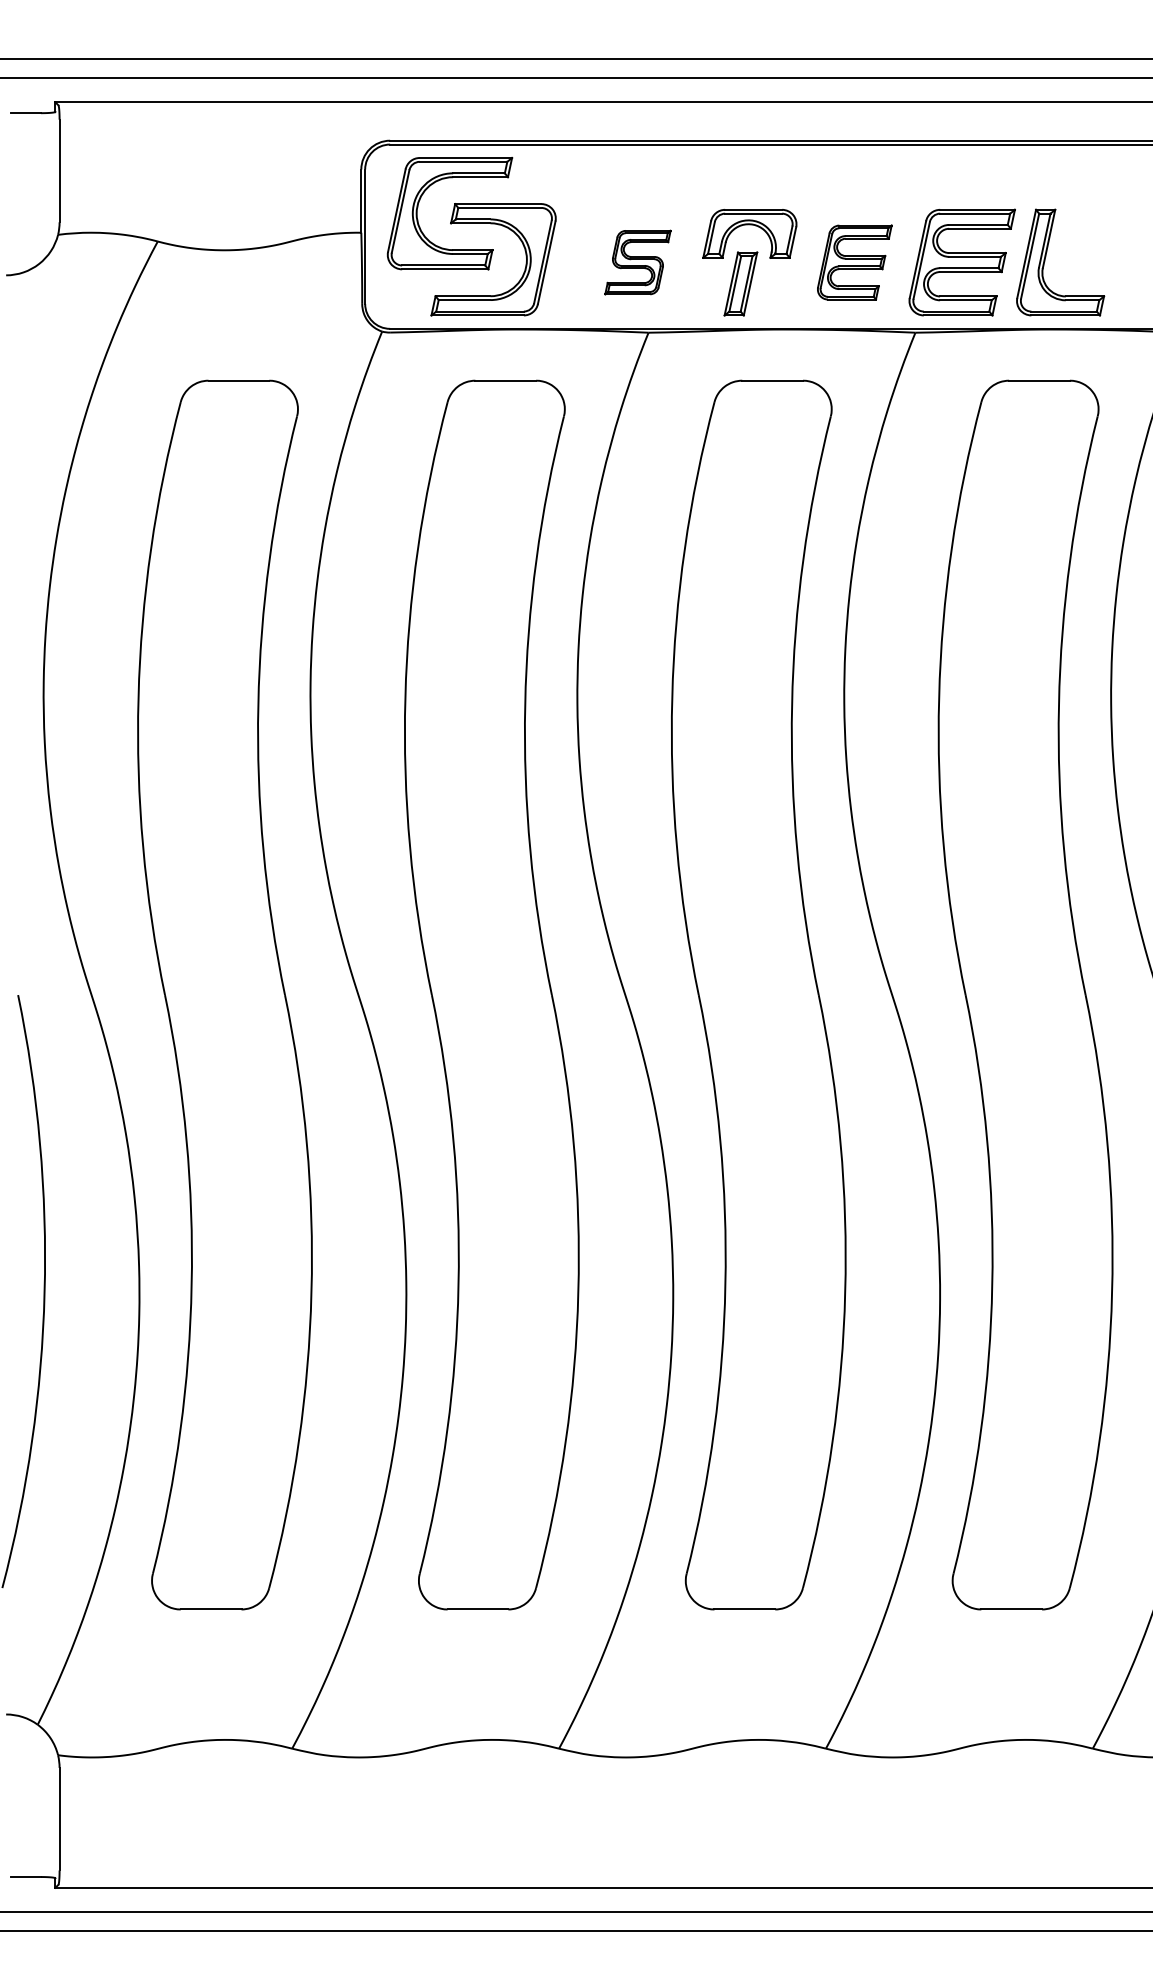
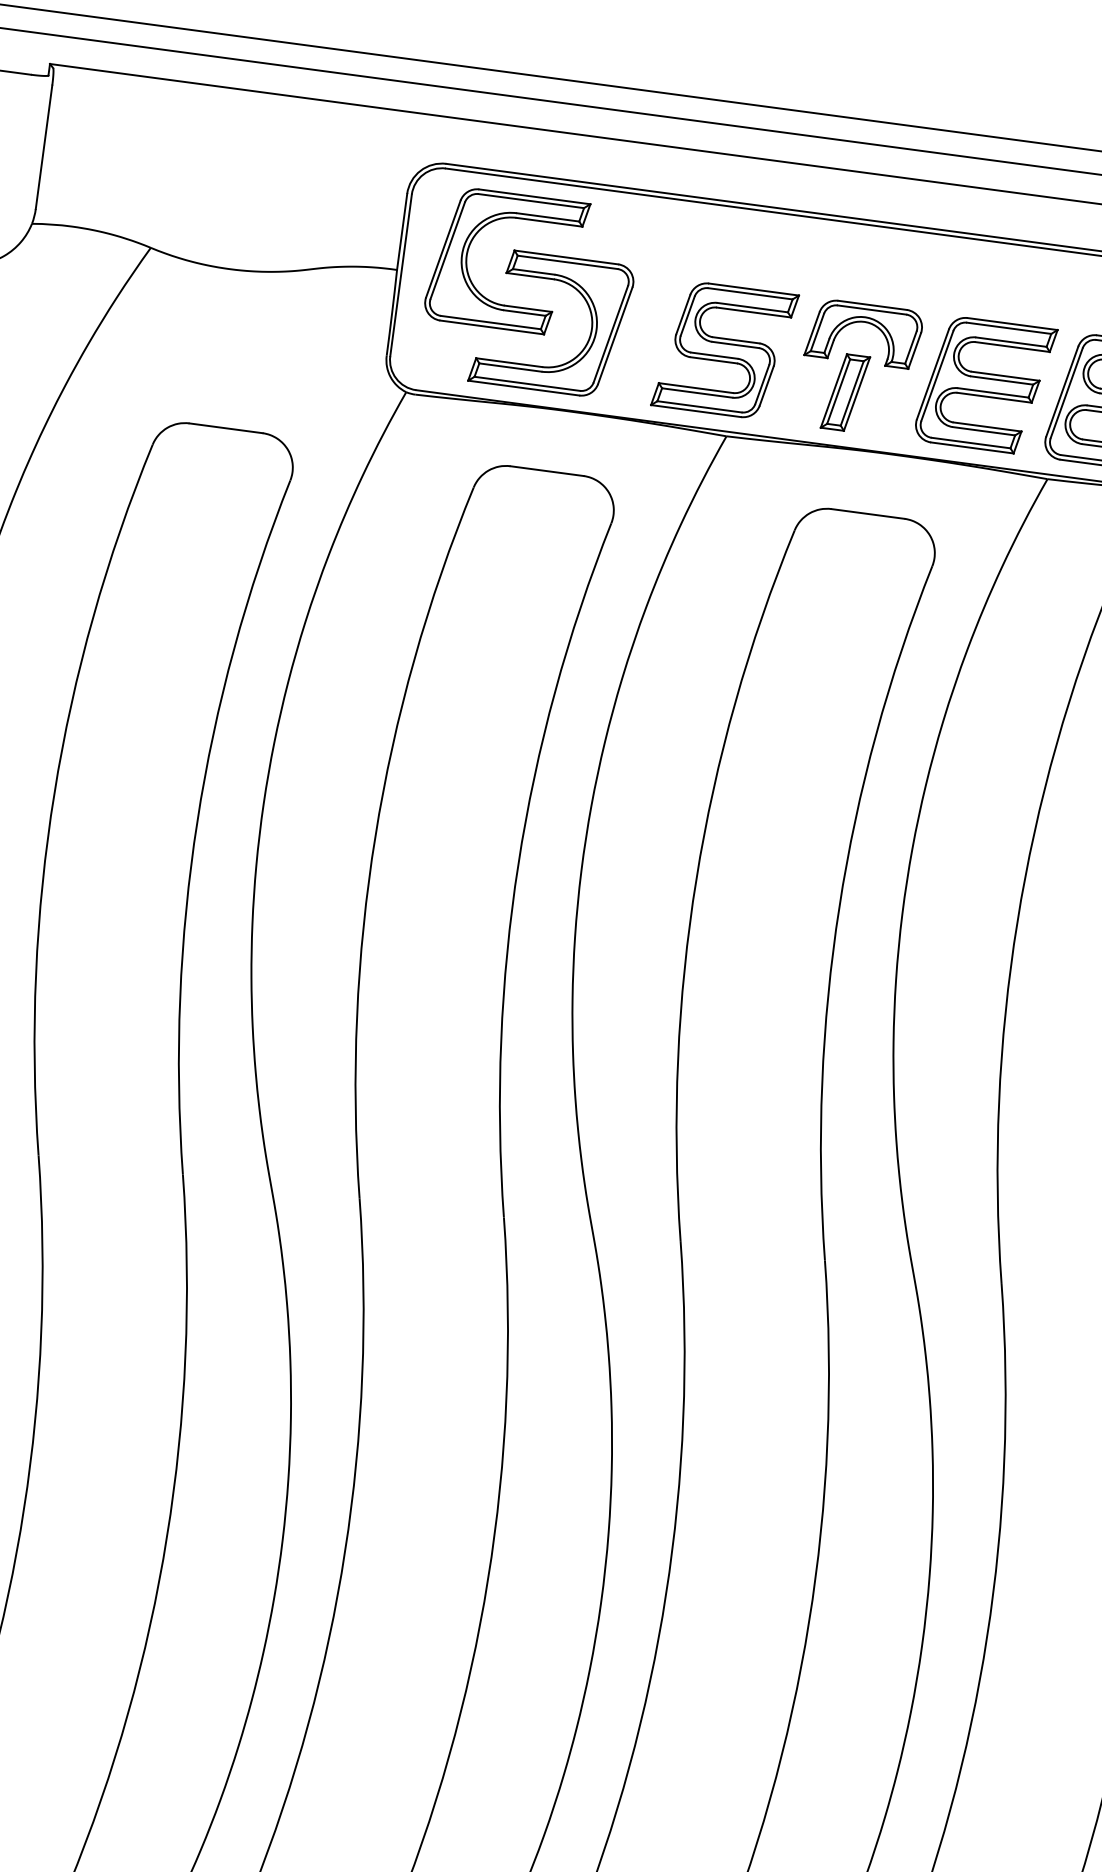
part: (637, 262) -> (724, 350), size x1.67
part: (854, 262) -> (985, 384), size x1.43

